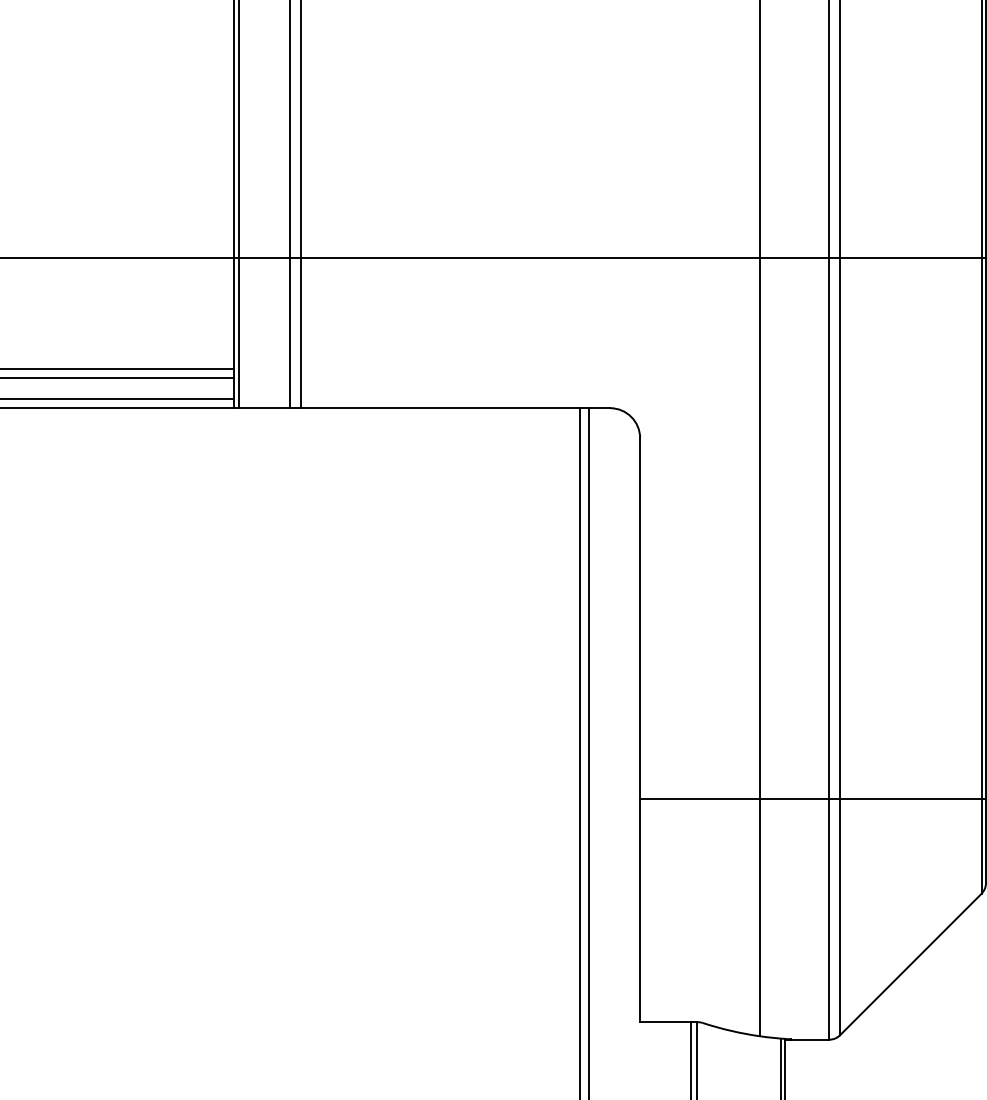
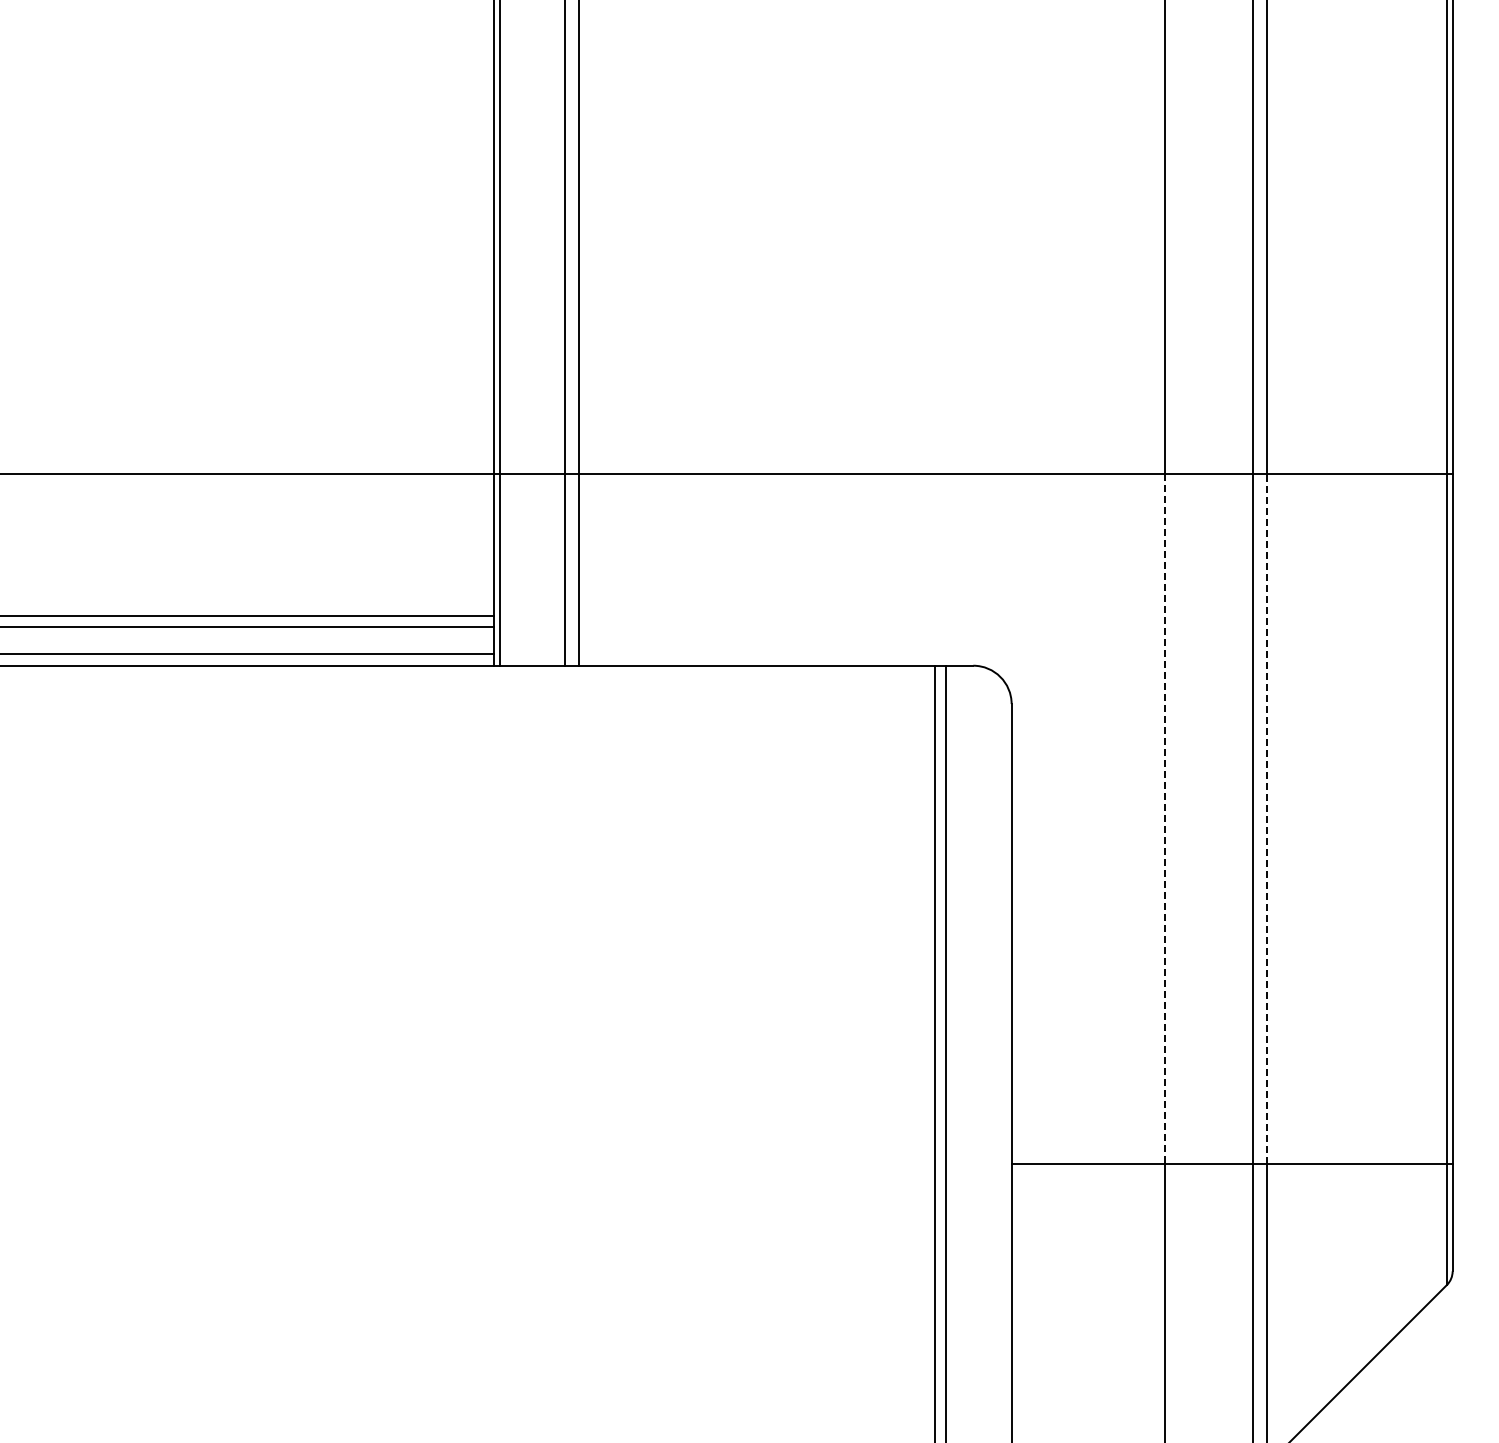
line: (840, 527) -> (1266, 818), solid -> dashed
line: (760, 528) -> (1165, 819), solid -> dashed

